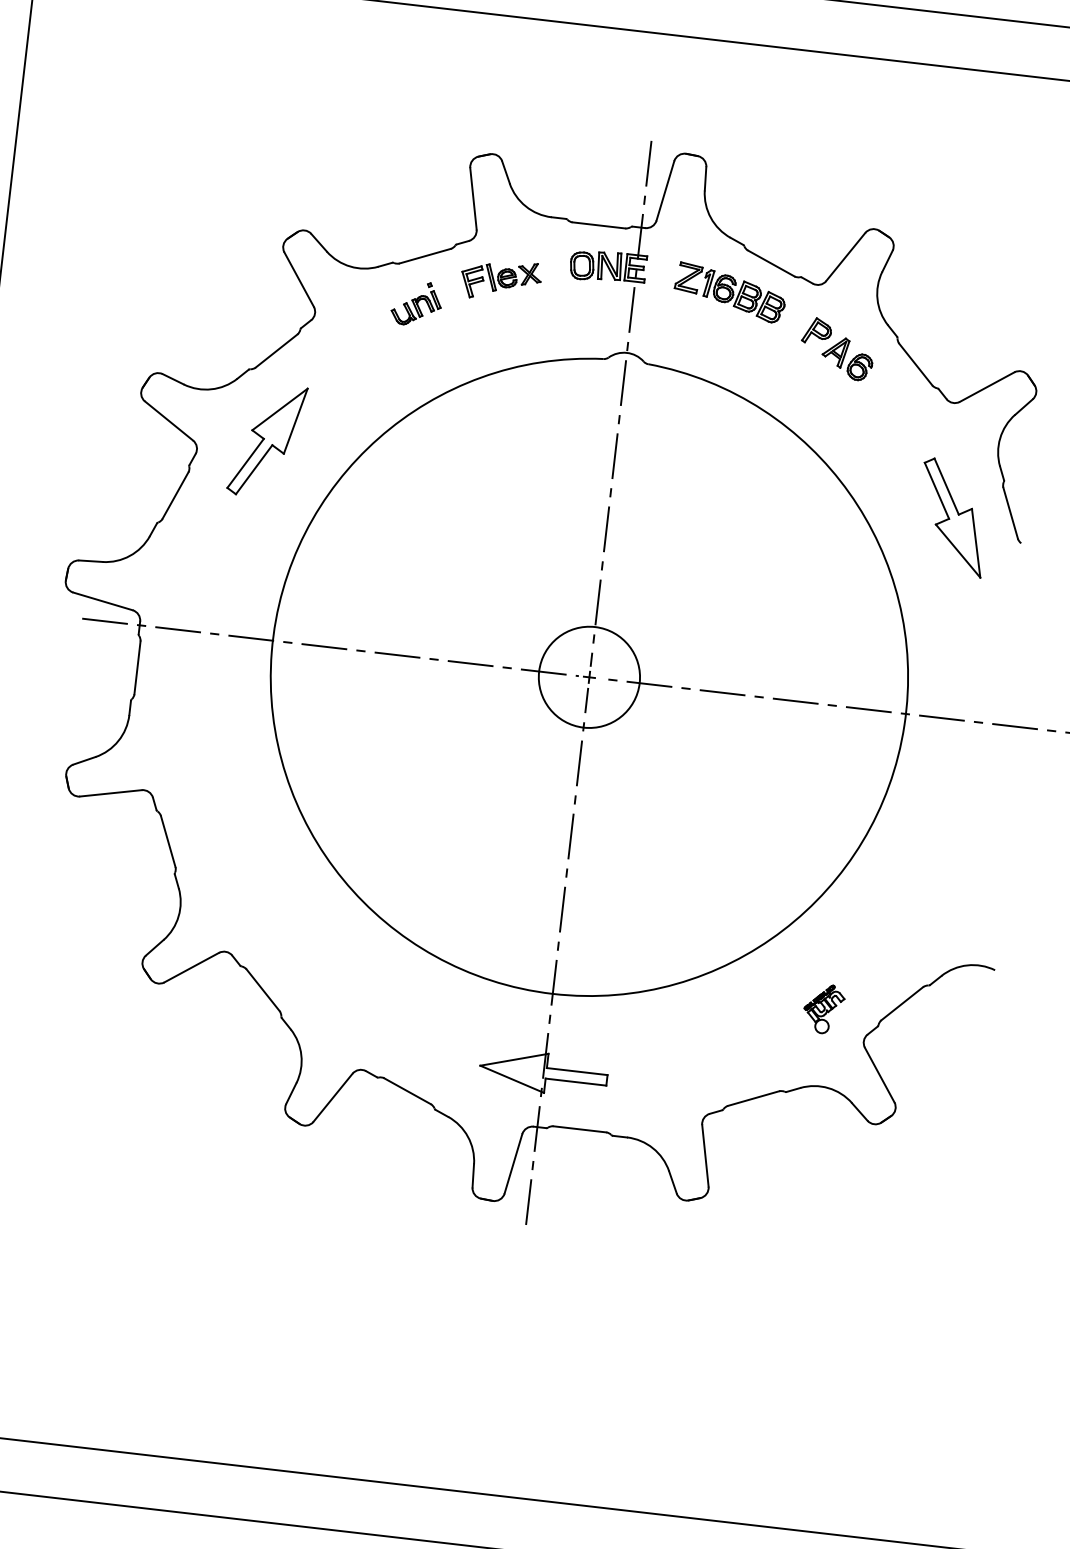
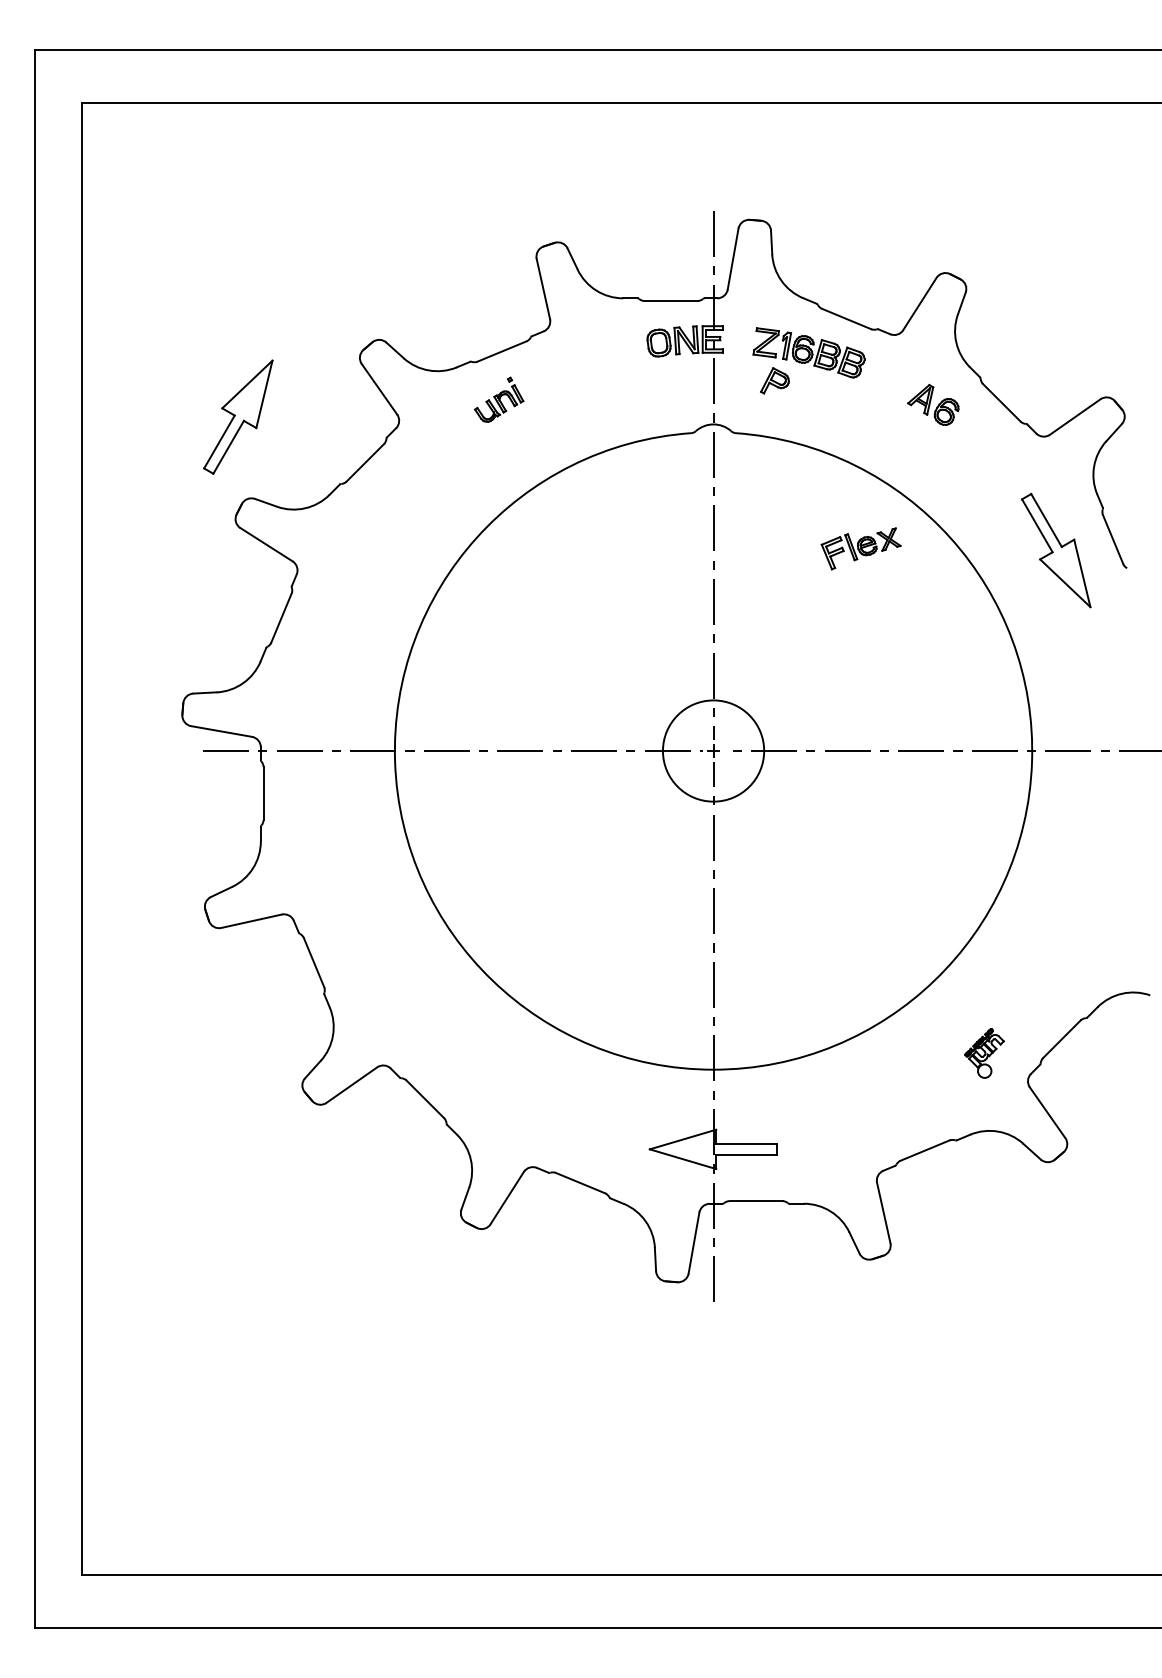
part: (500, 279) -> (860, 548), moved
part: (816, 330) -> (774, 380), moved
part: (267, 440) -> (238, 416), moved

